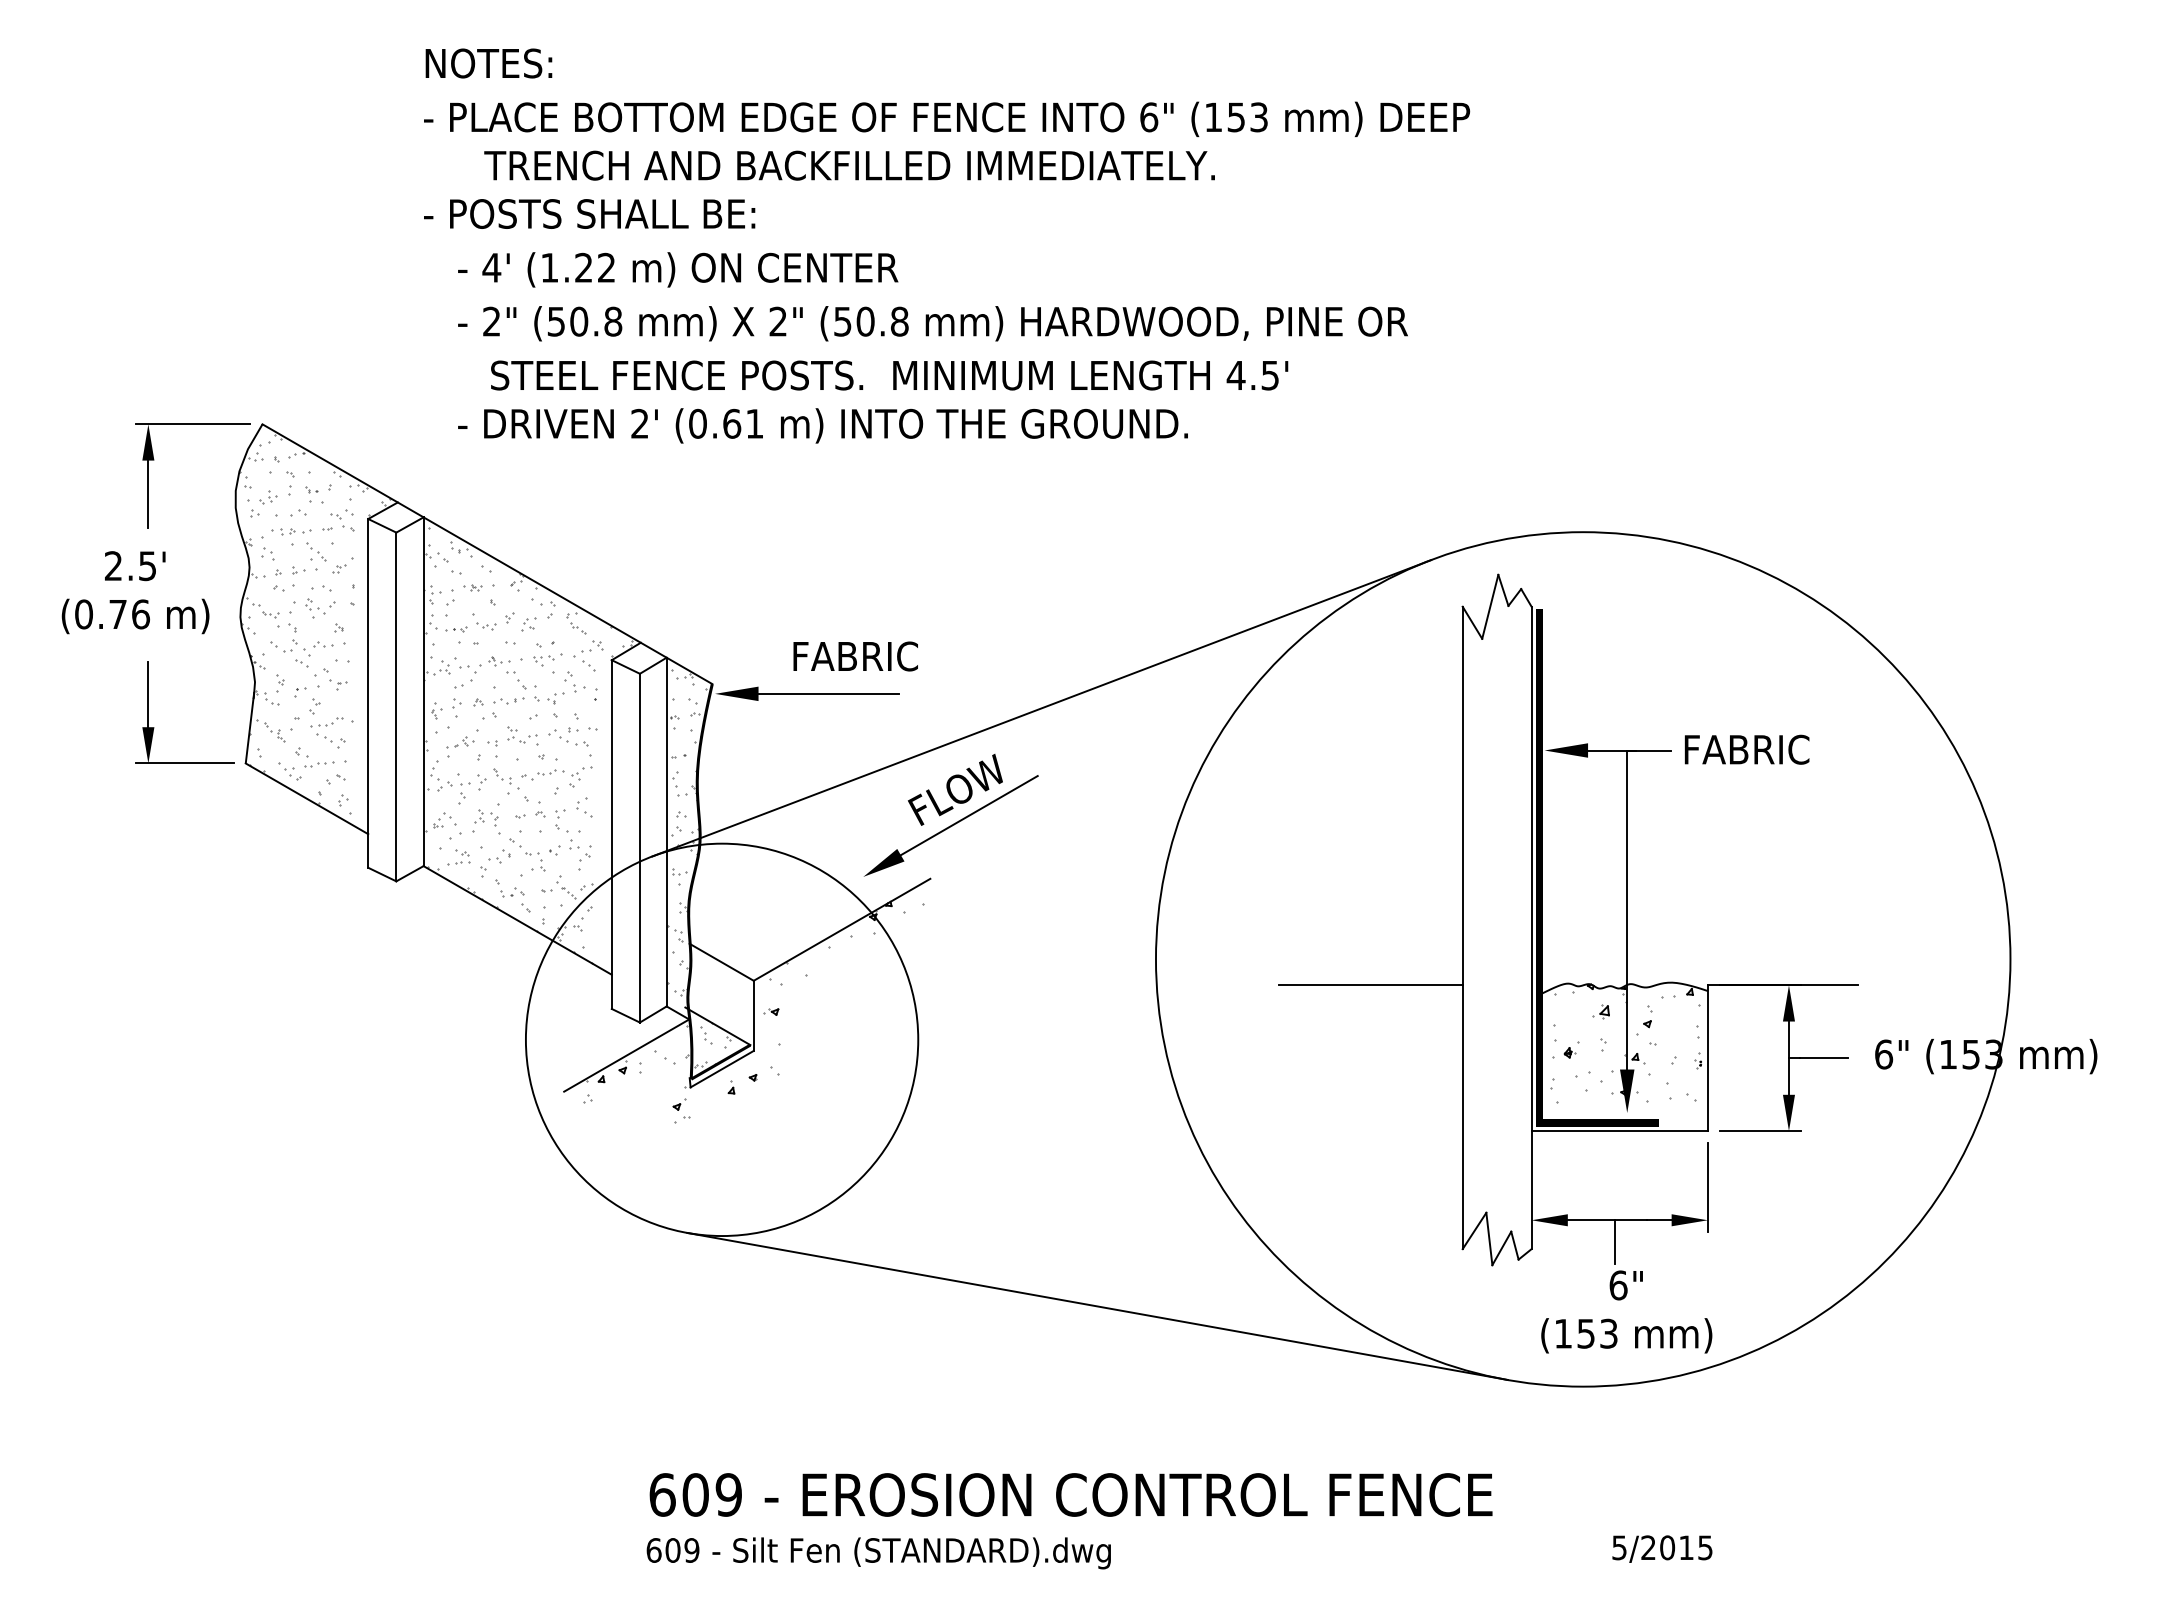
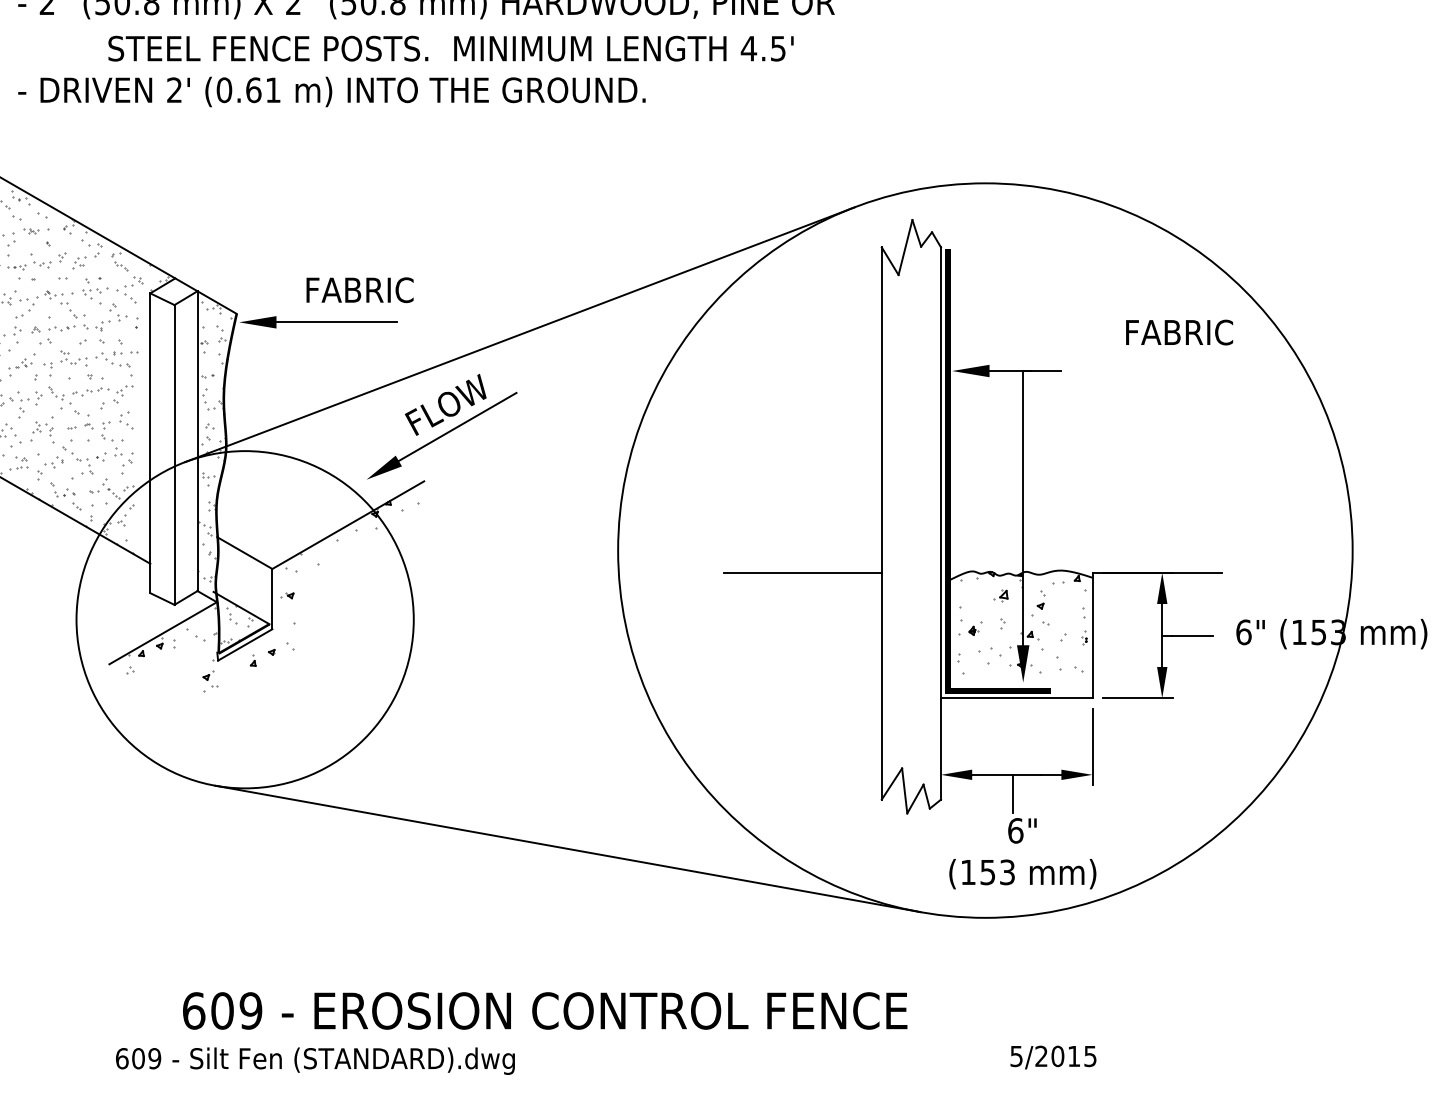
text: (889, 375) -> (450, 48), moved
text: (1746, 749) -> (1179, 332), moved
text: (878, 1553) -> (315, 1061), moved

